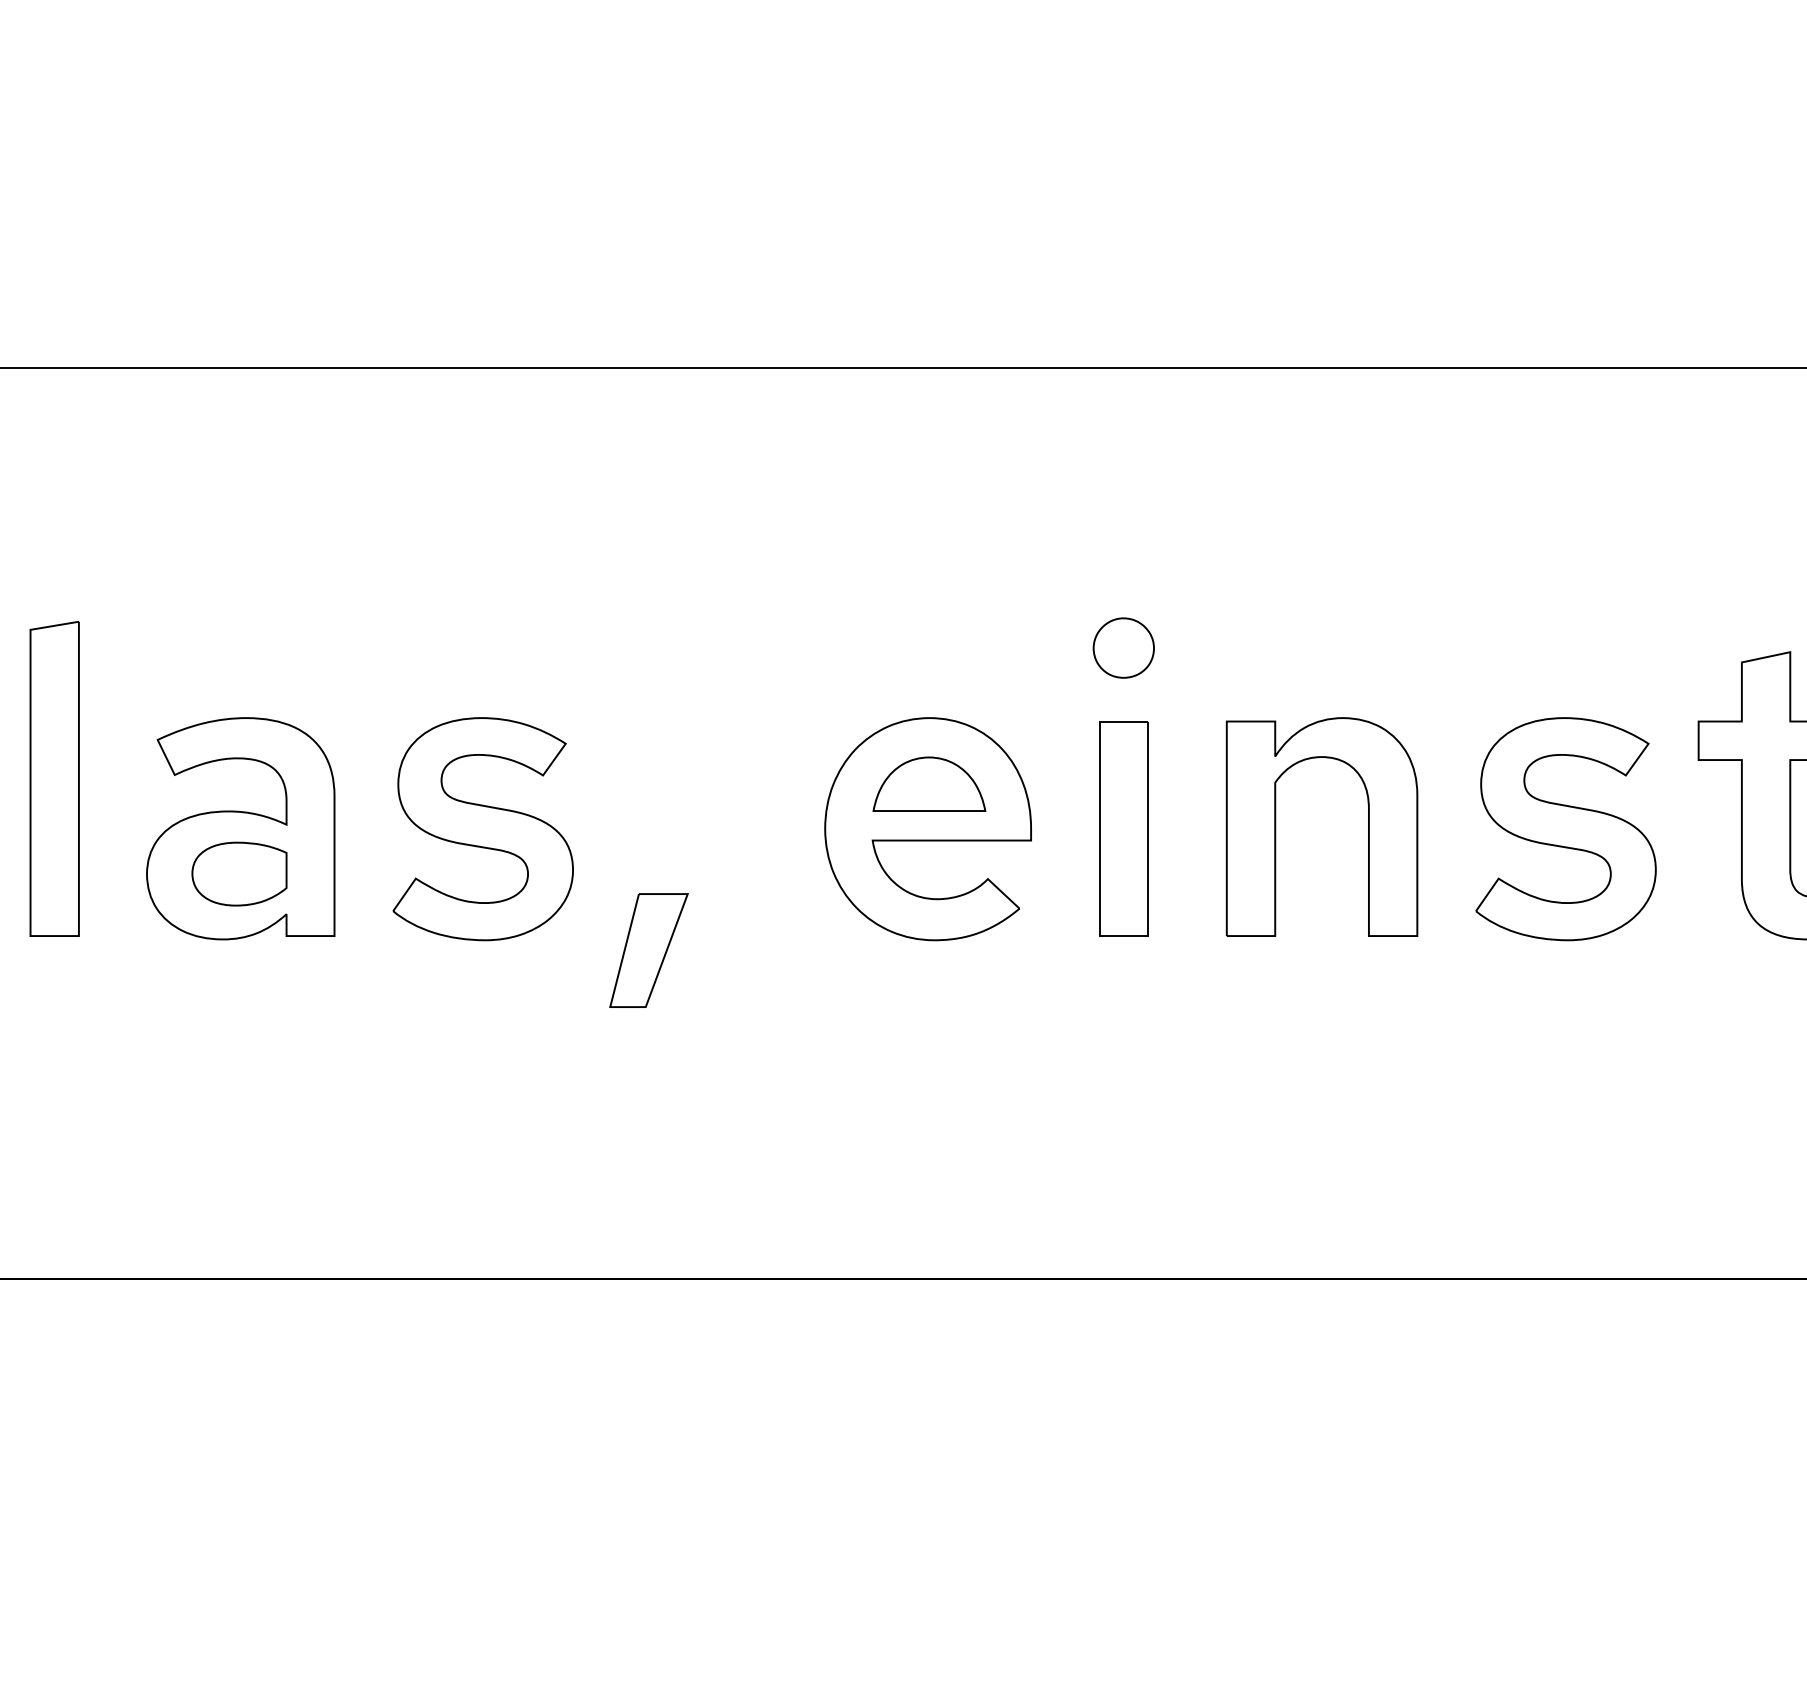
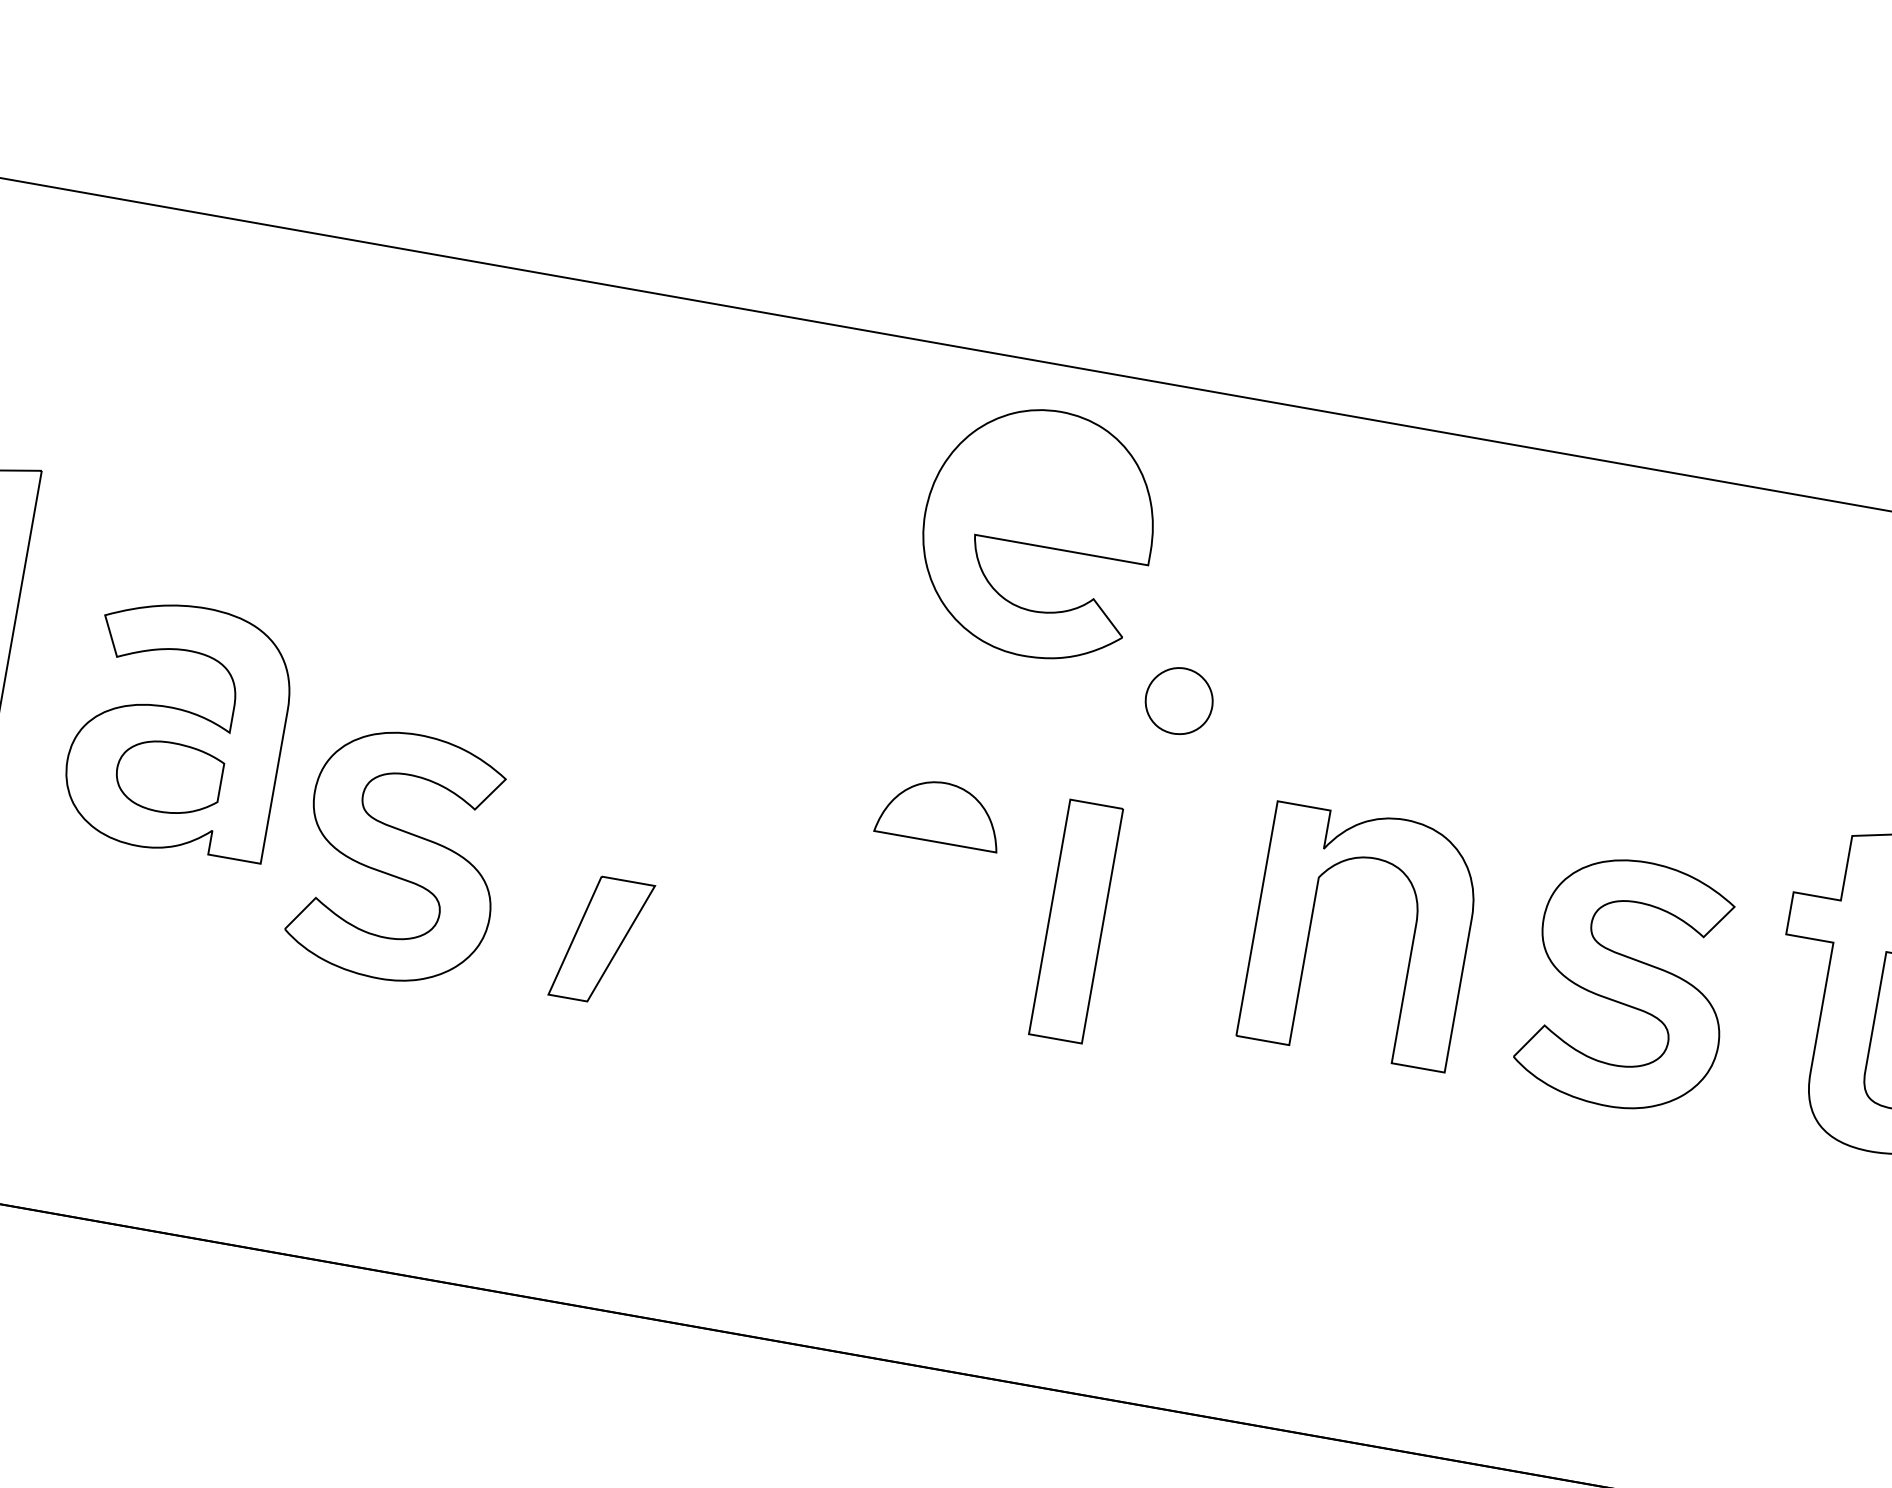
part: (1123, 828) -> (1075, 921), moved
part: (482, 829) -> (398, 856), moved
part: (927, 829) -> (1037, 533), moved

